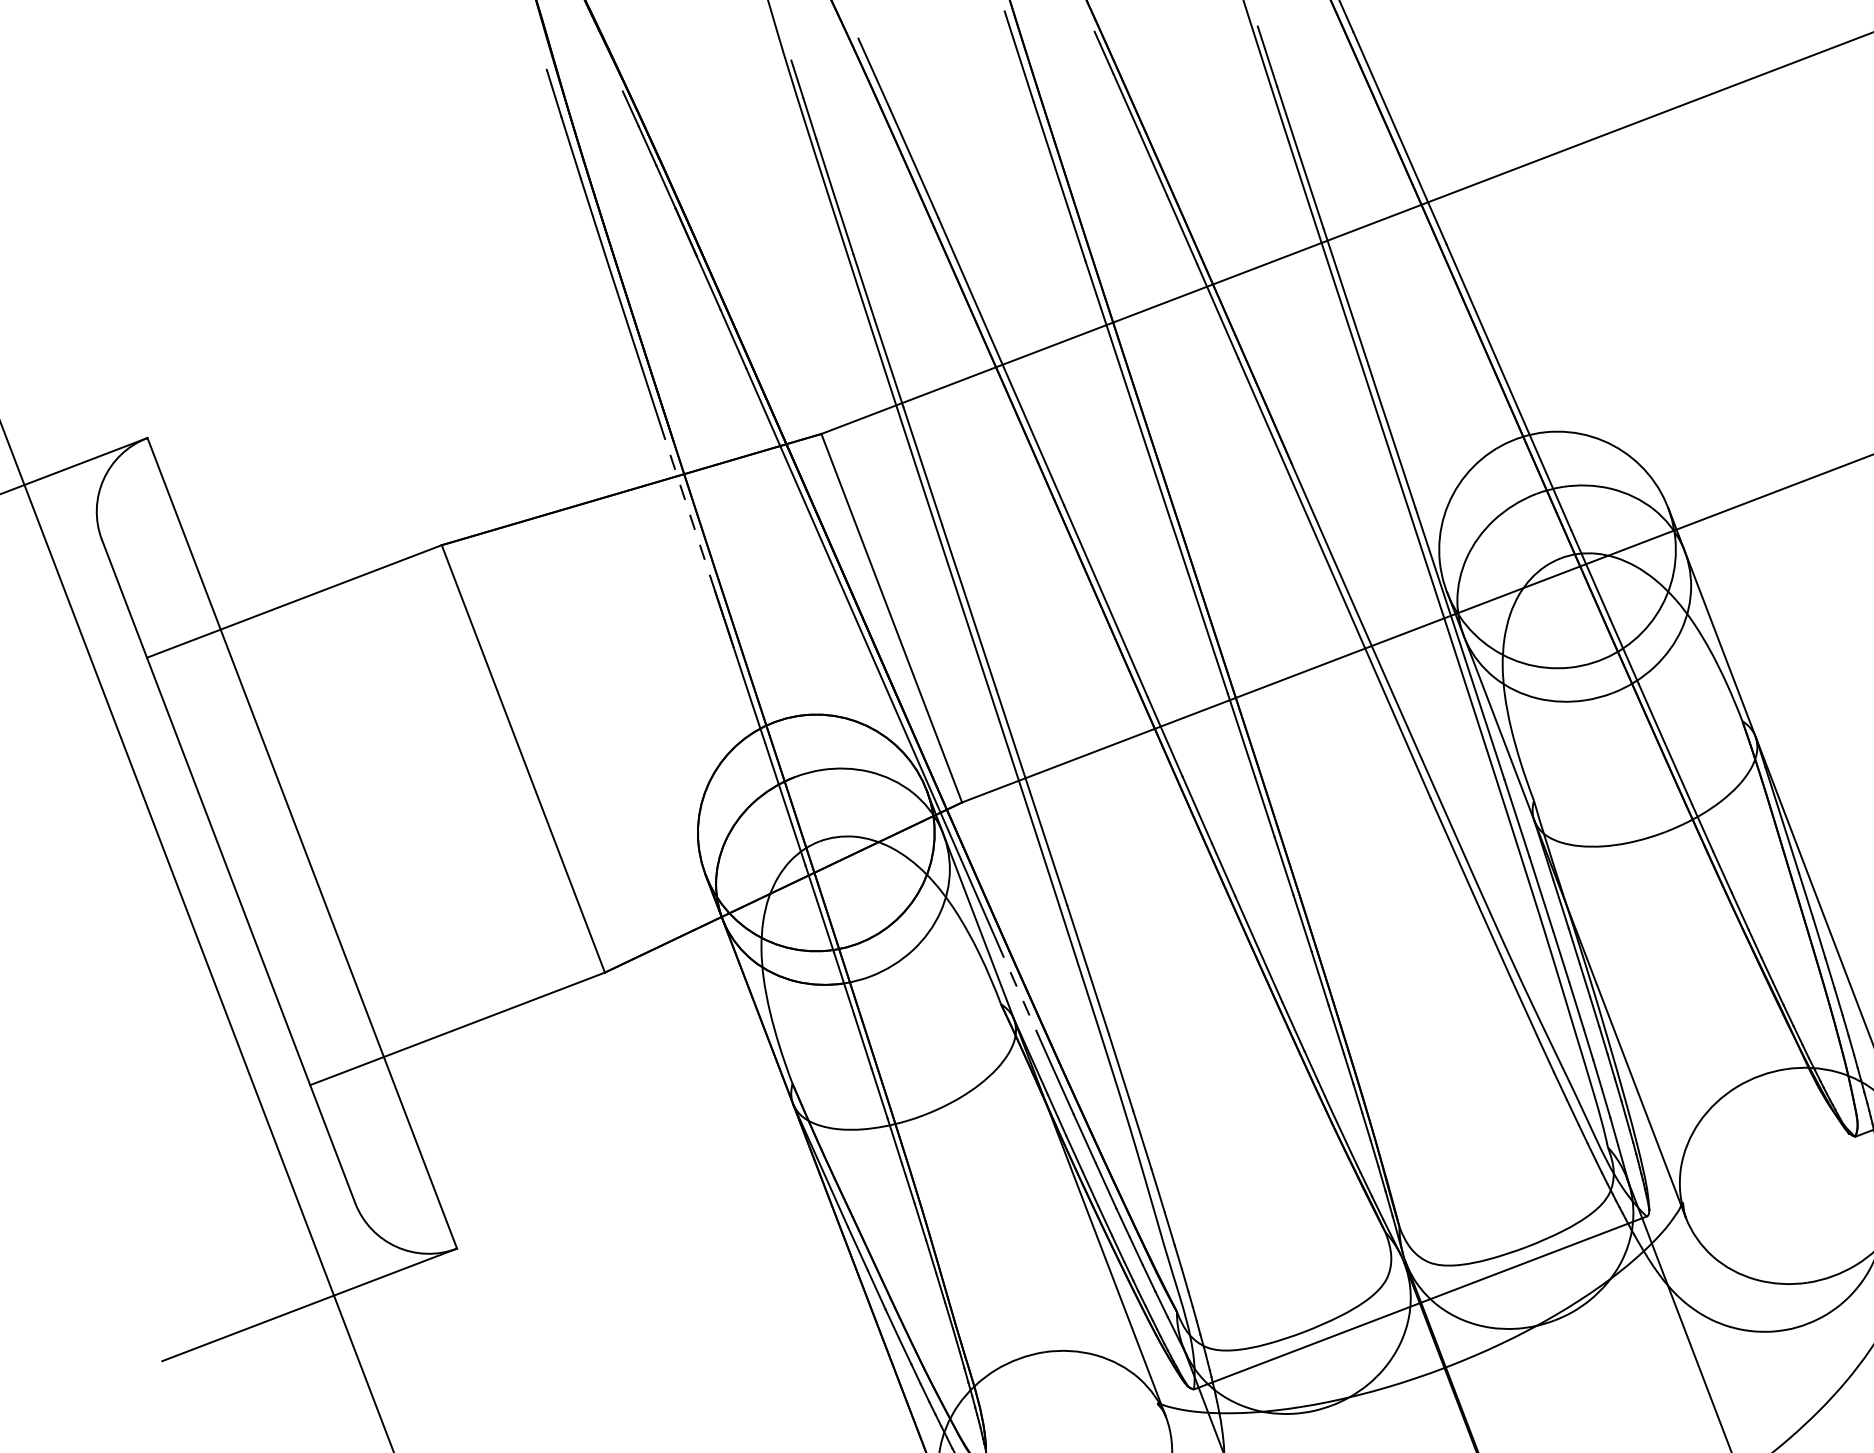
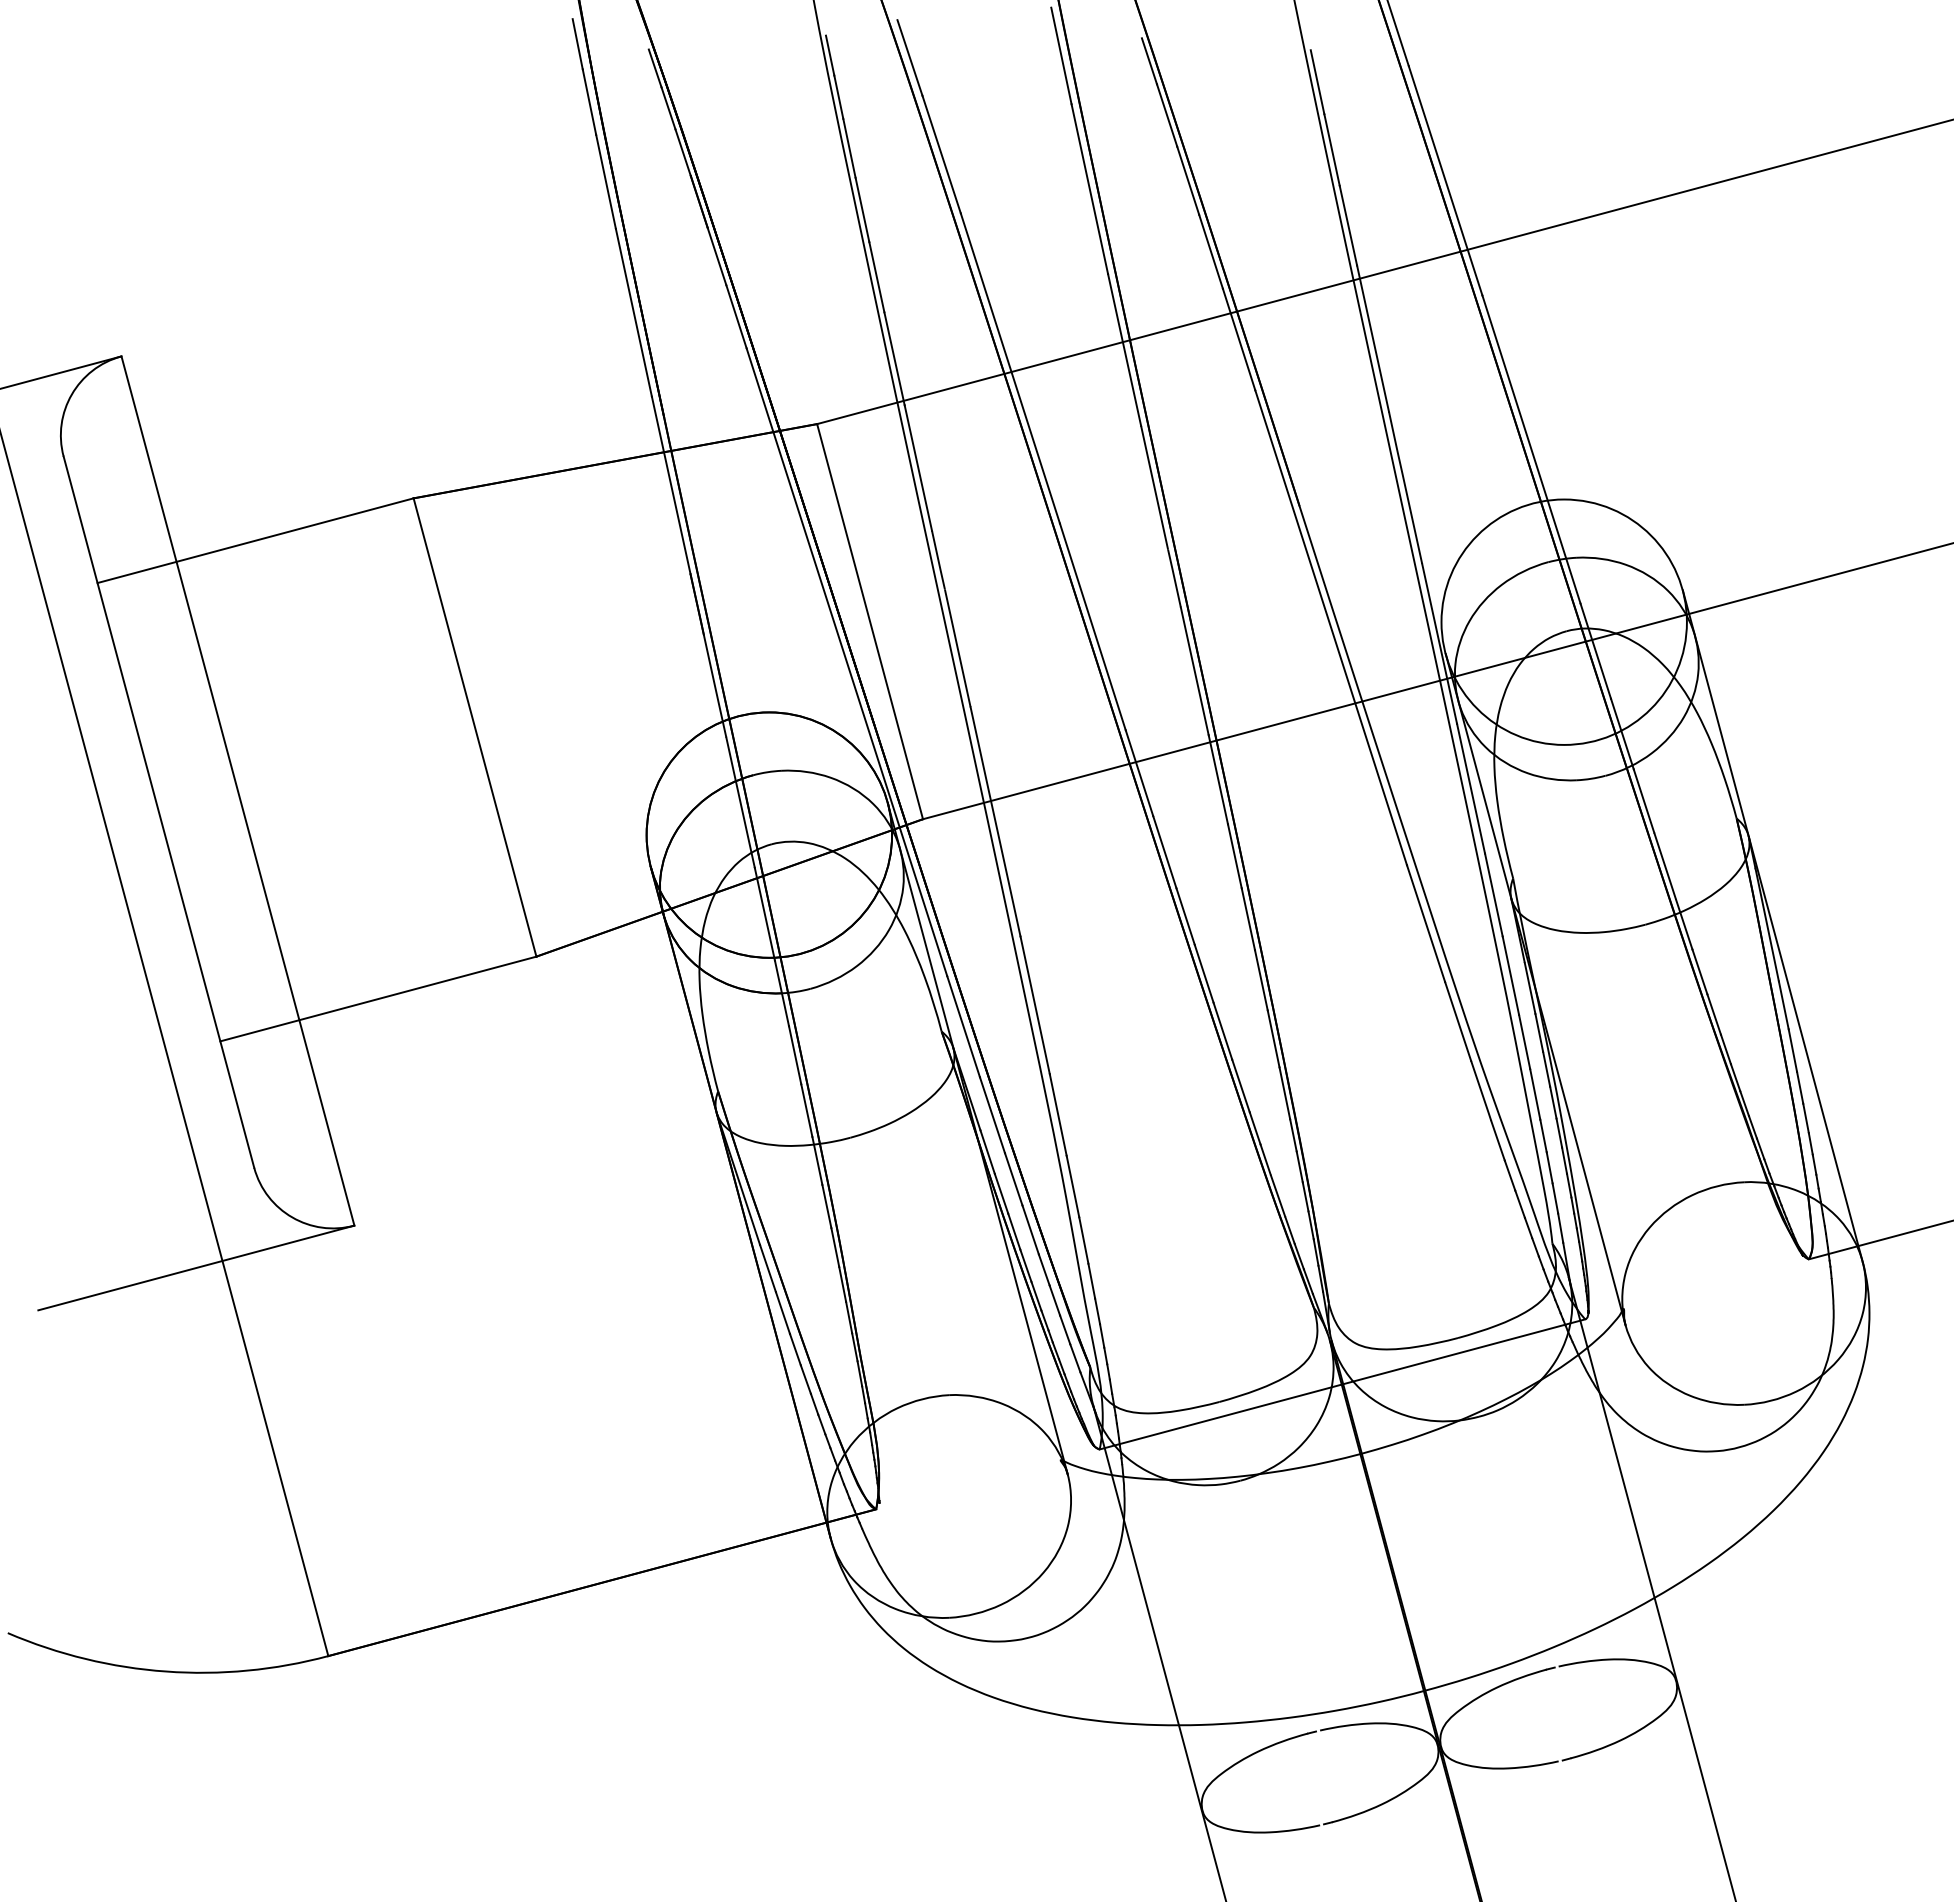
line: (687, 506) -> (671, 484), dashed -> solid
line: (1021, 997) -> (963, 1026), dashed -> solid

